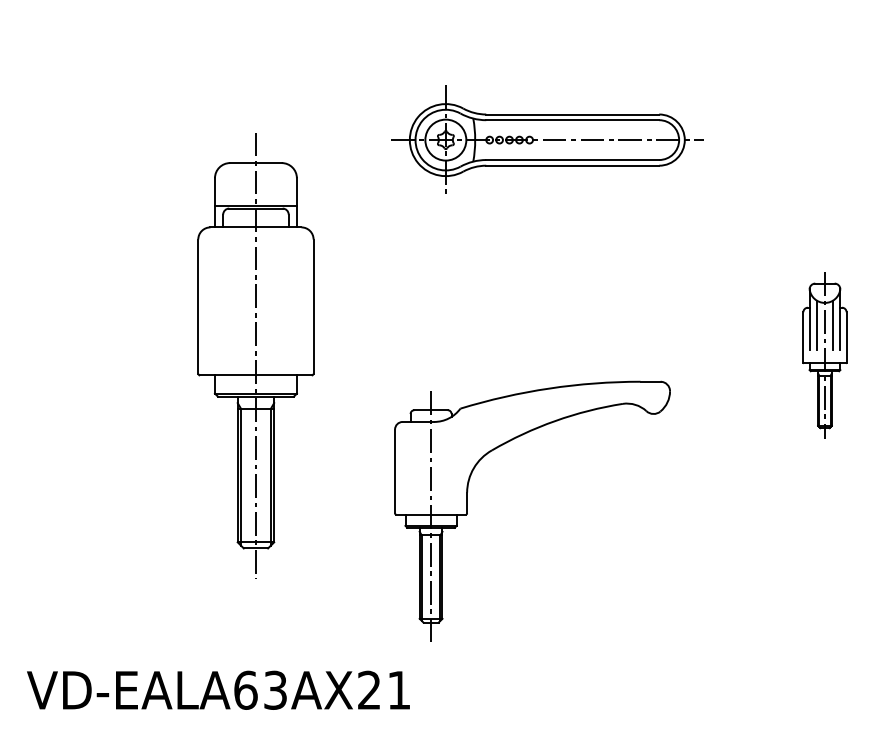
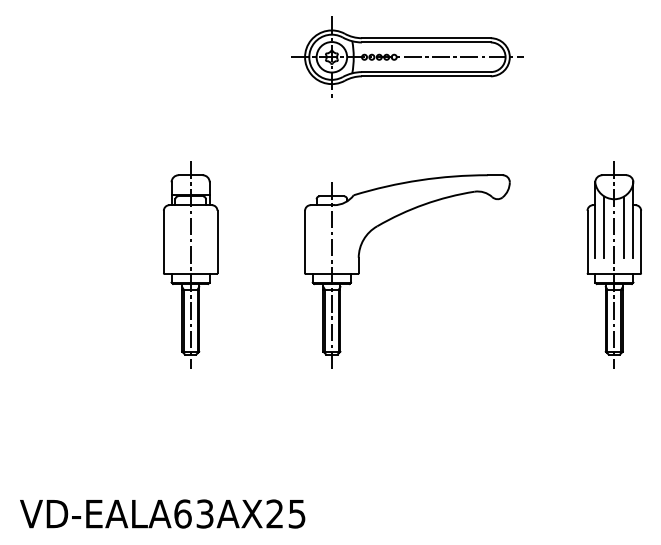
part: (547, 139) -> (407, 56), moved
part: (255, 355) -> (190, 264), size x0.62
part: (824, 355) -> (613, 264), size x1.67
part: (468, 511) -> (359, 271), moved
text: (398, 690) -> (296, 514), VD-EALA63AX21 -> VD-EALA63AX25

